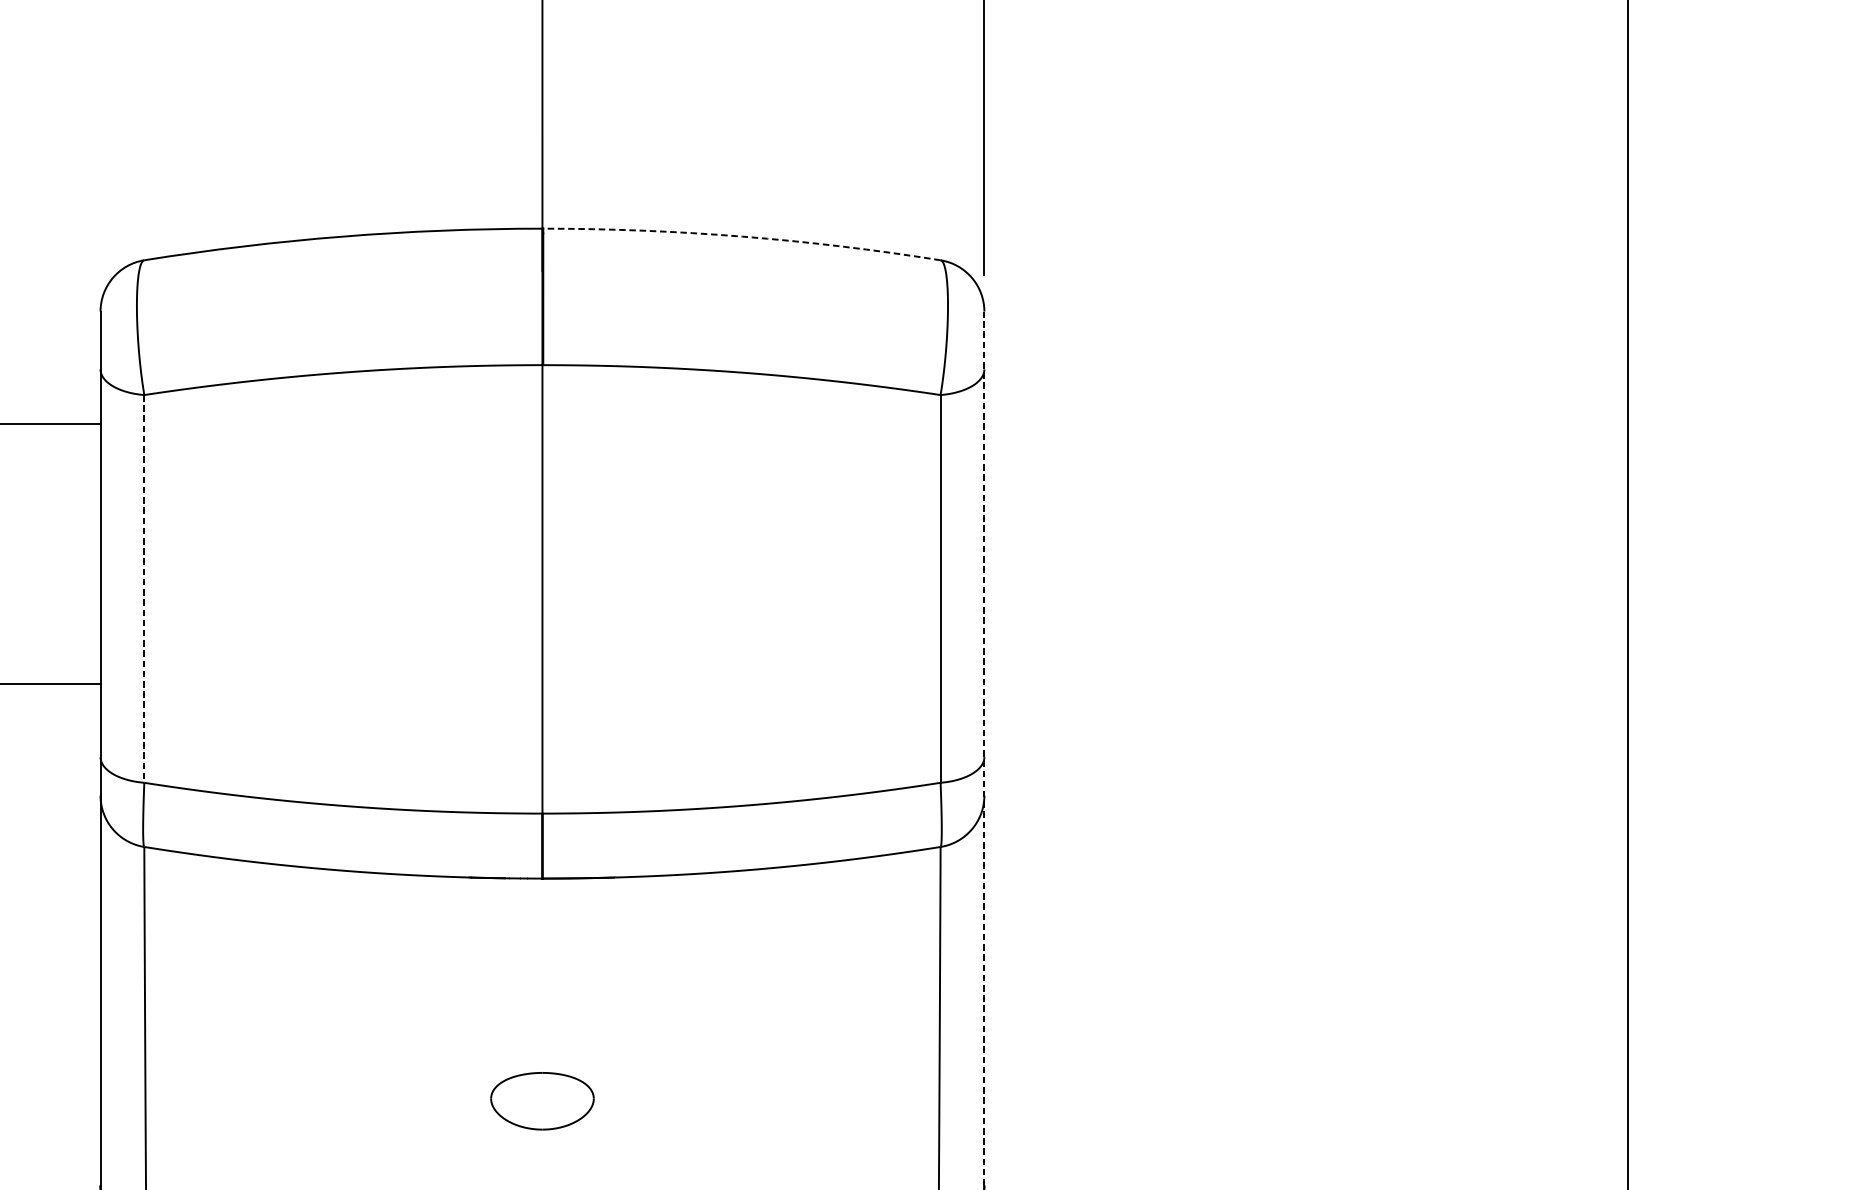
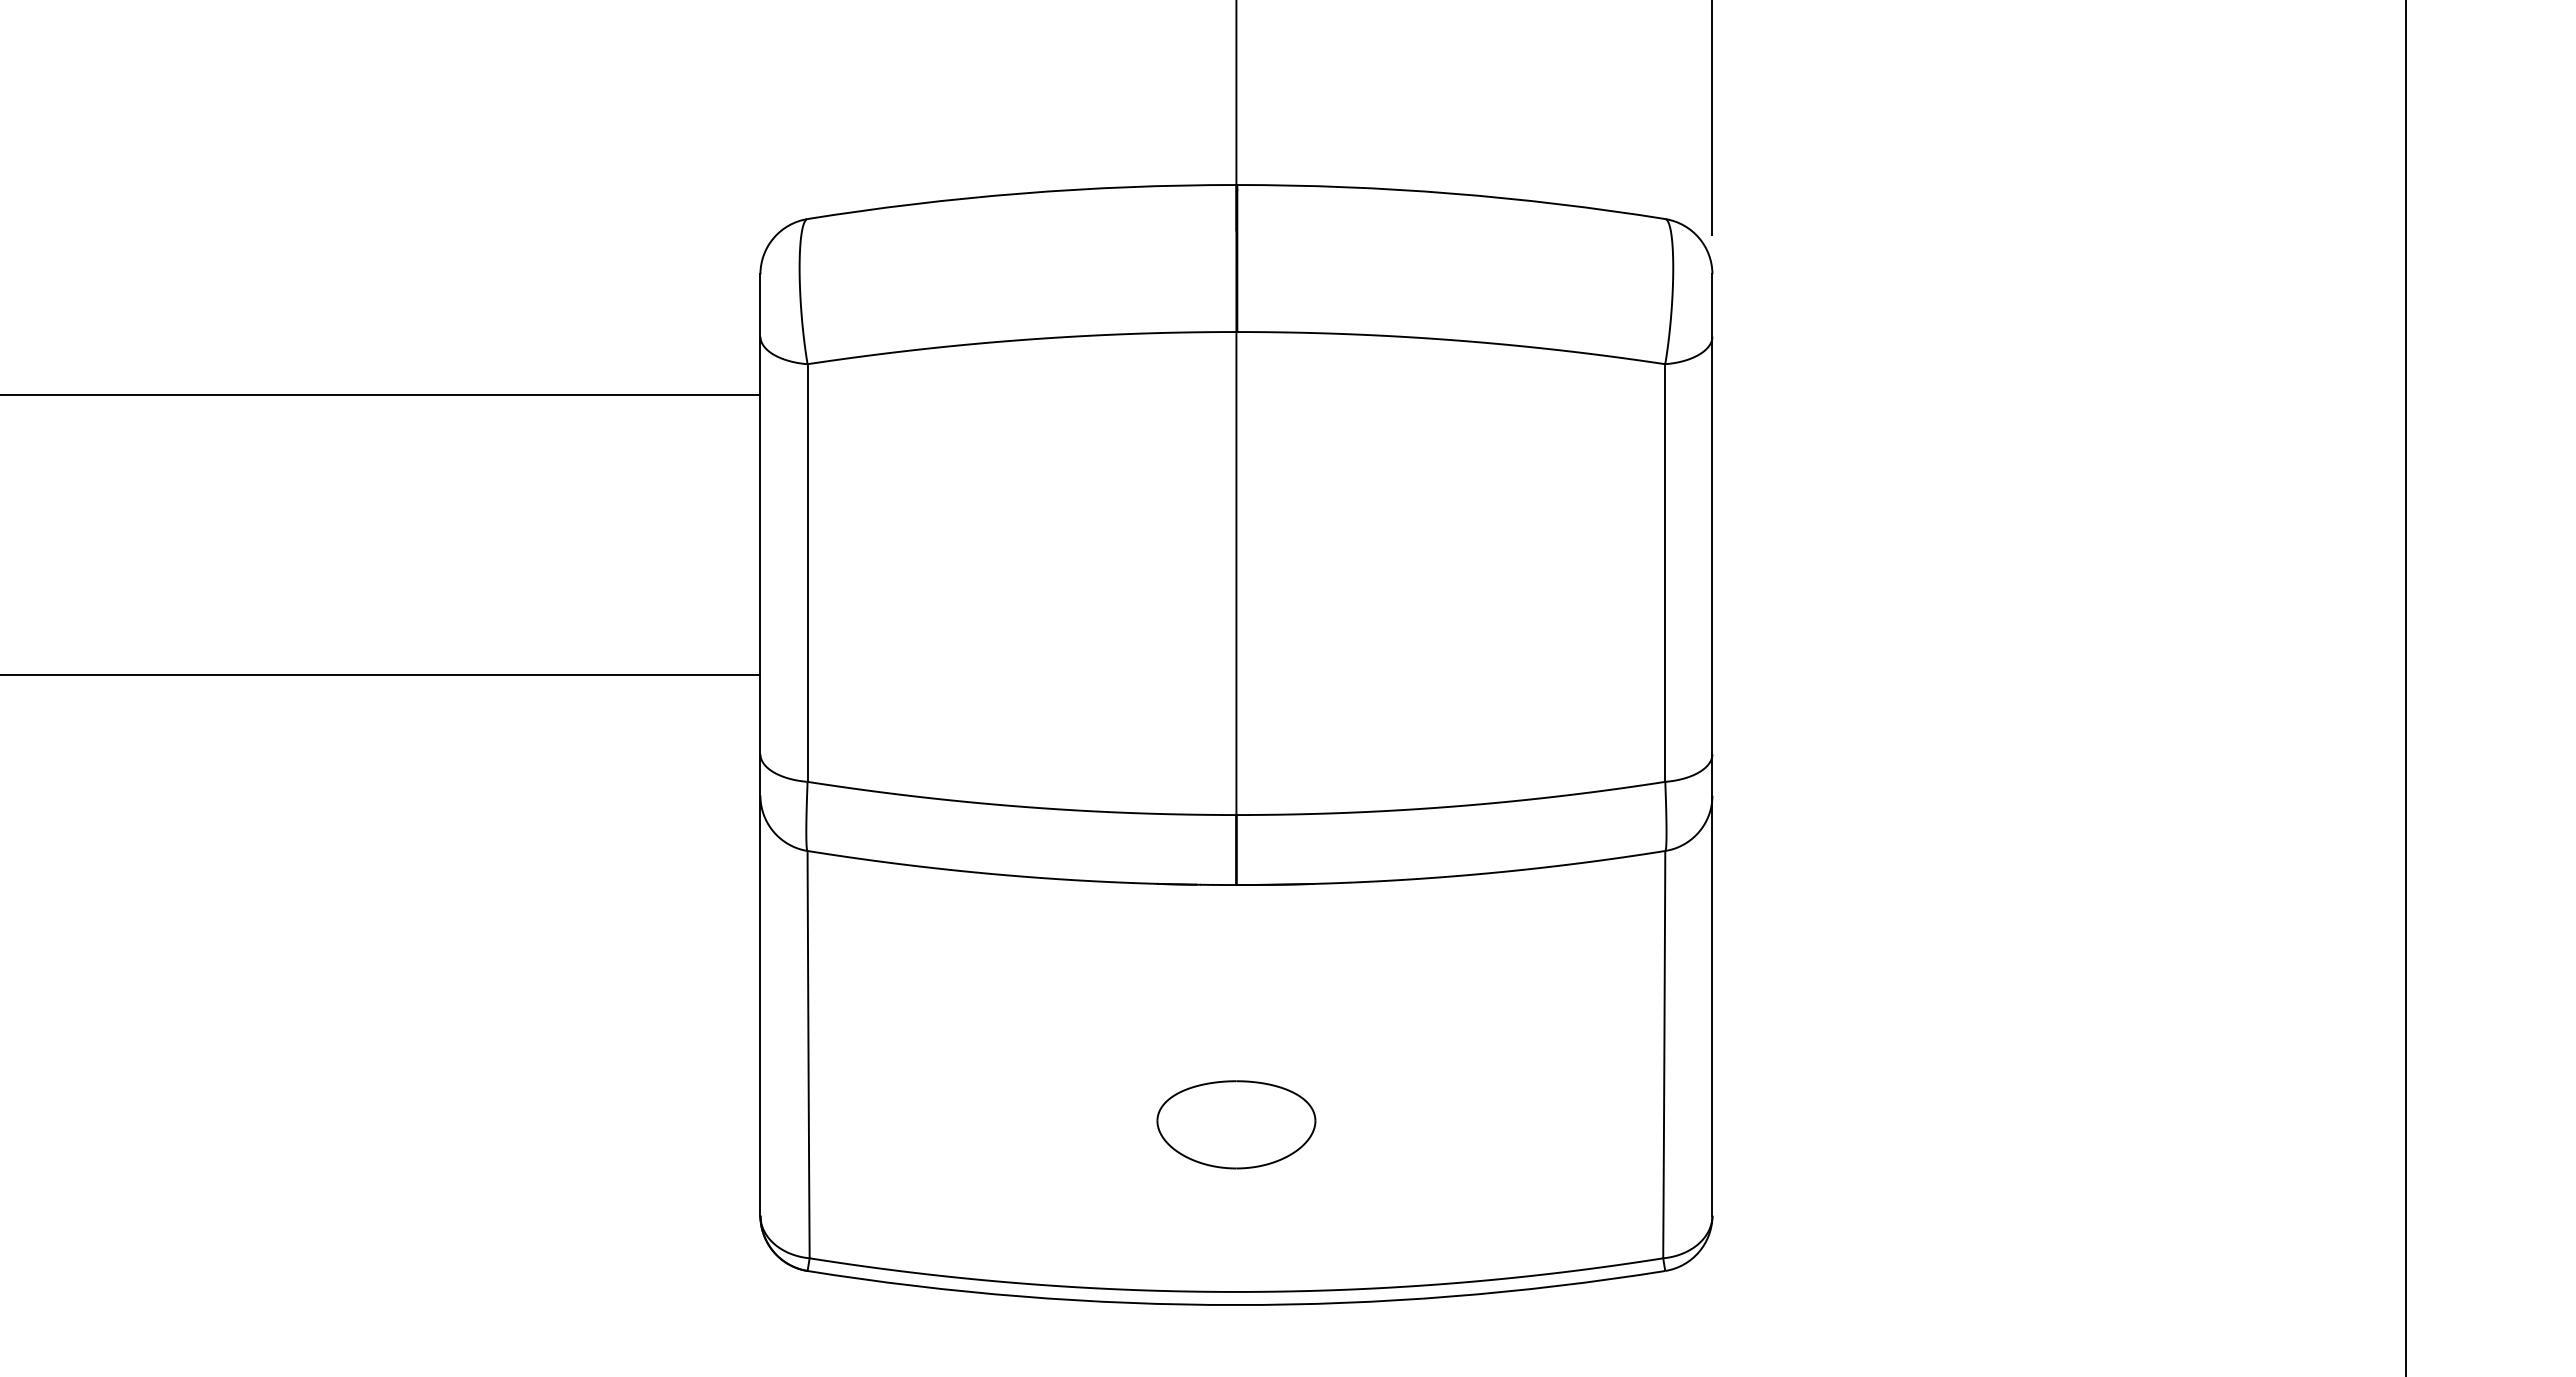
arc: (742, 236) -> (1451, 193), dashed -> solid
line: (144, 589) -> (807, 573), dashed -> solid
line: (984, 749) -> (1712, 745), dashed -> solid
part: (542, 1100) -> (1236, 1124), size x1.43

